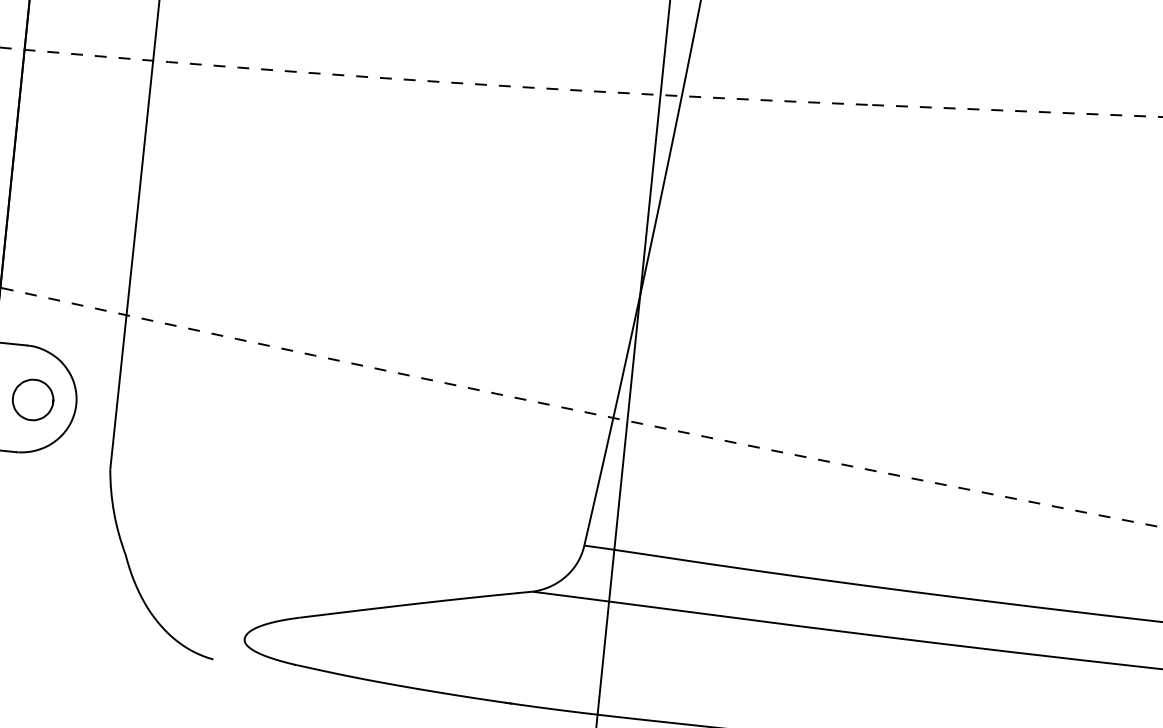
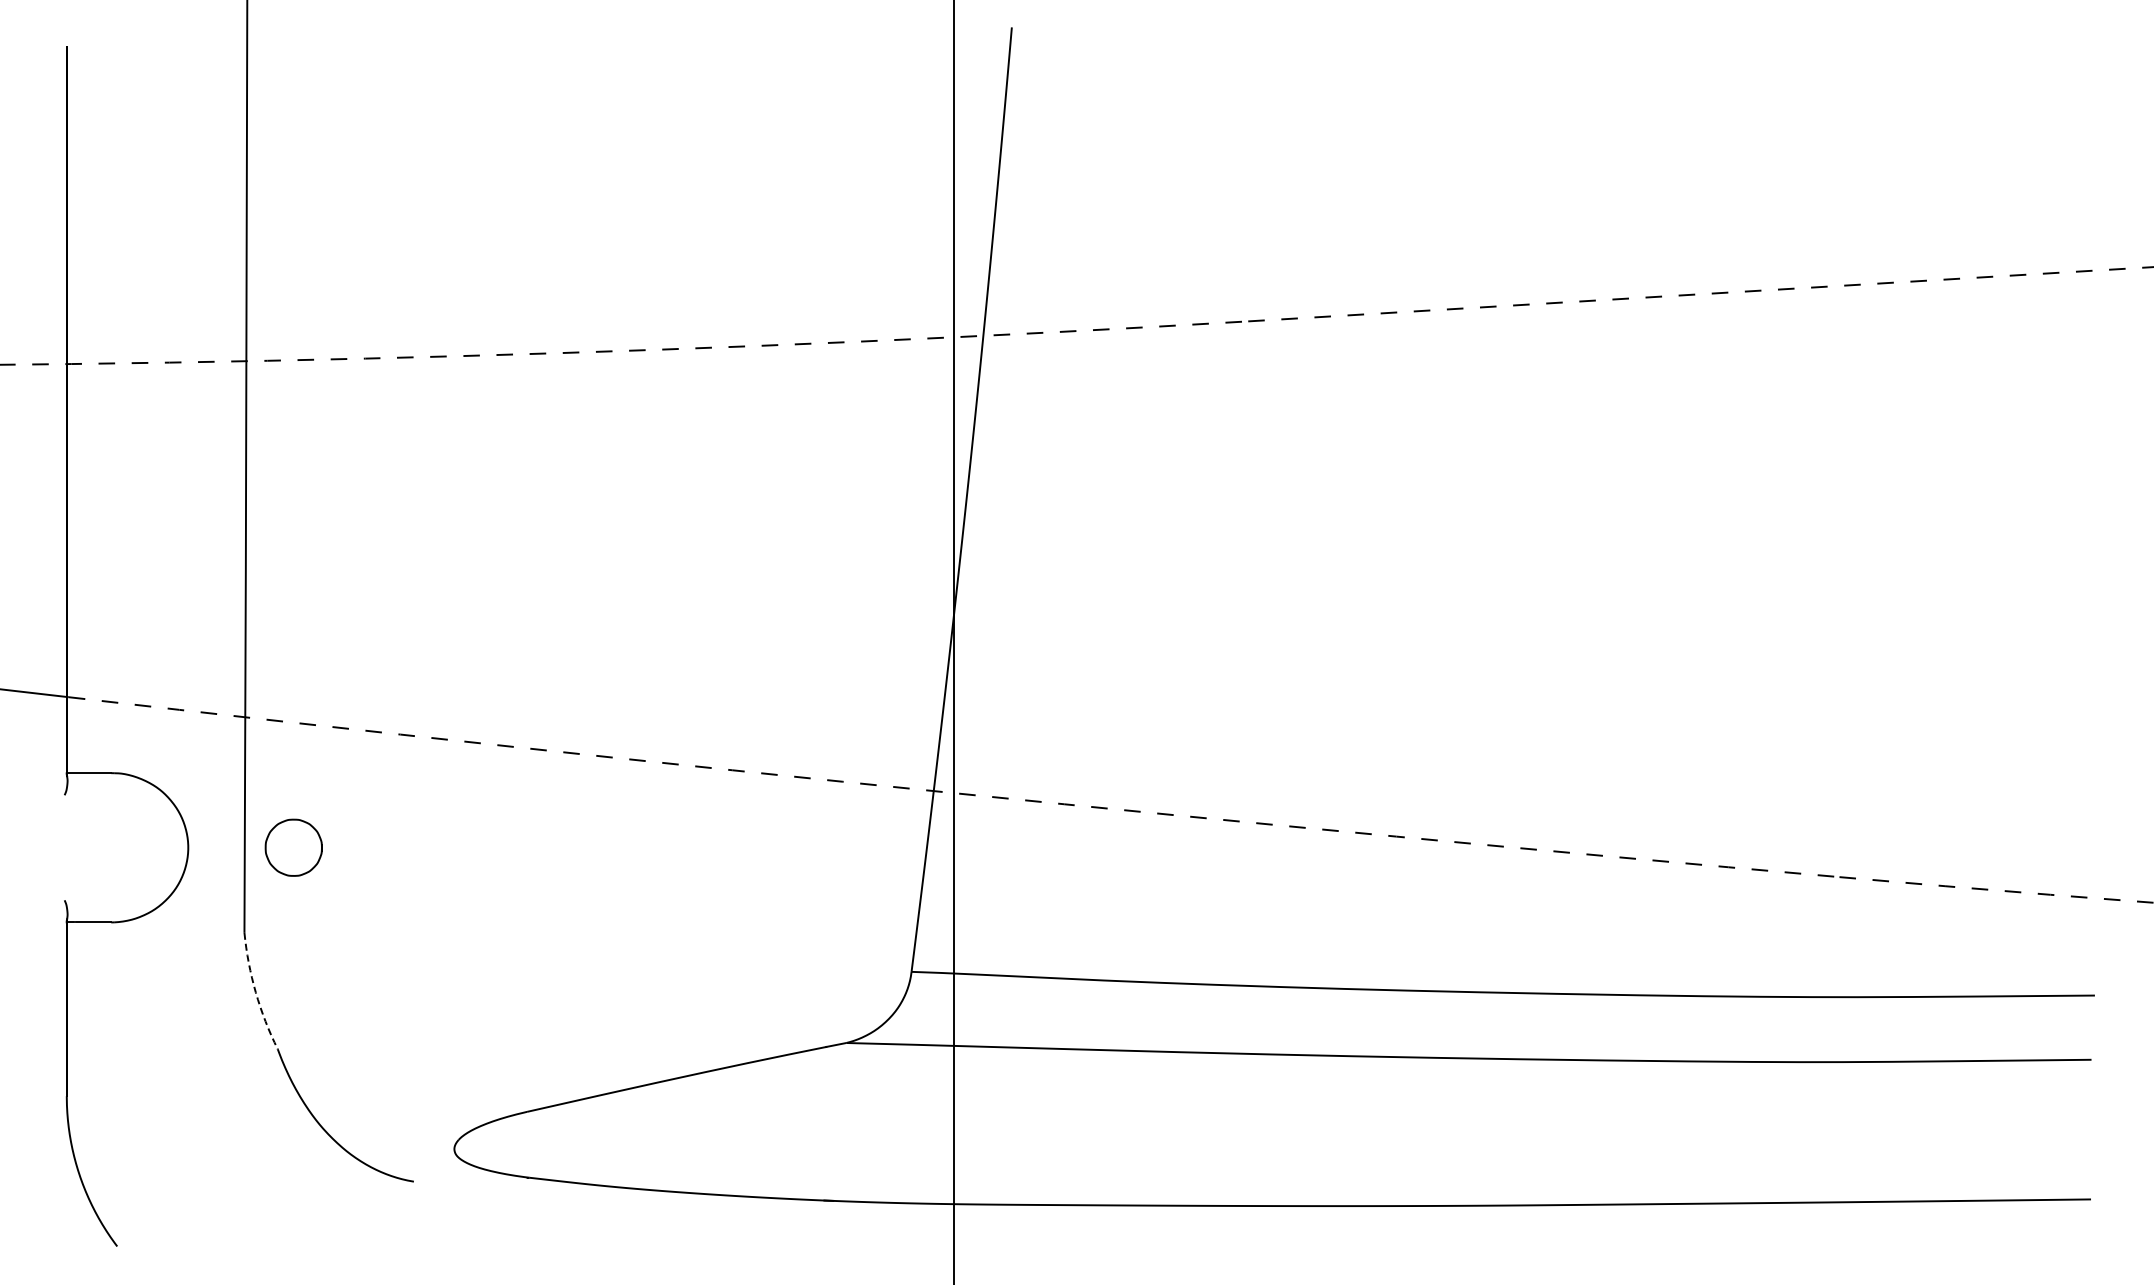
curve: (16, 390) -> (269, 836), moved
arc: (113, 512) -> (255, 992), solid -> dashed

